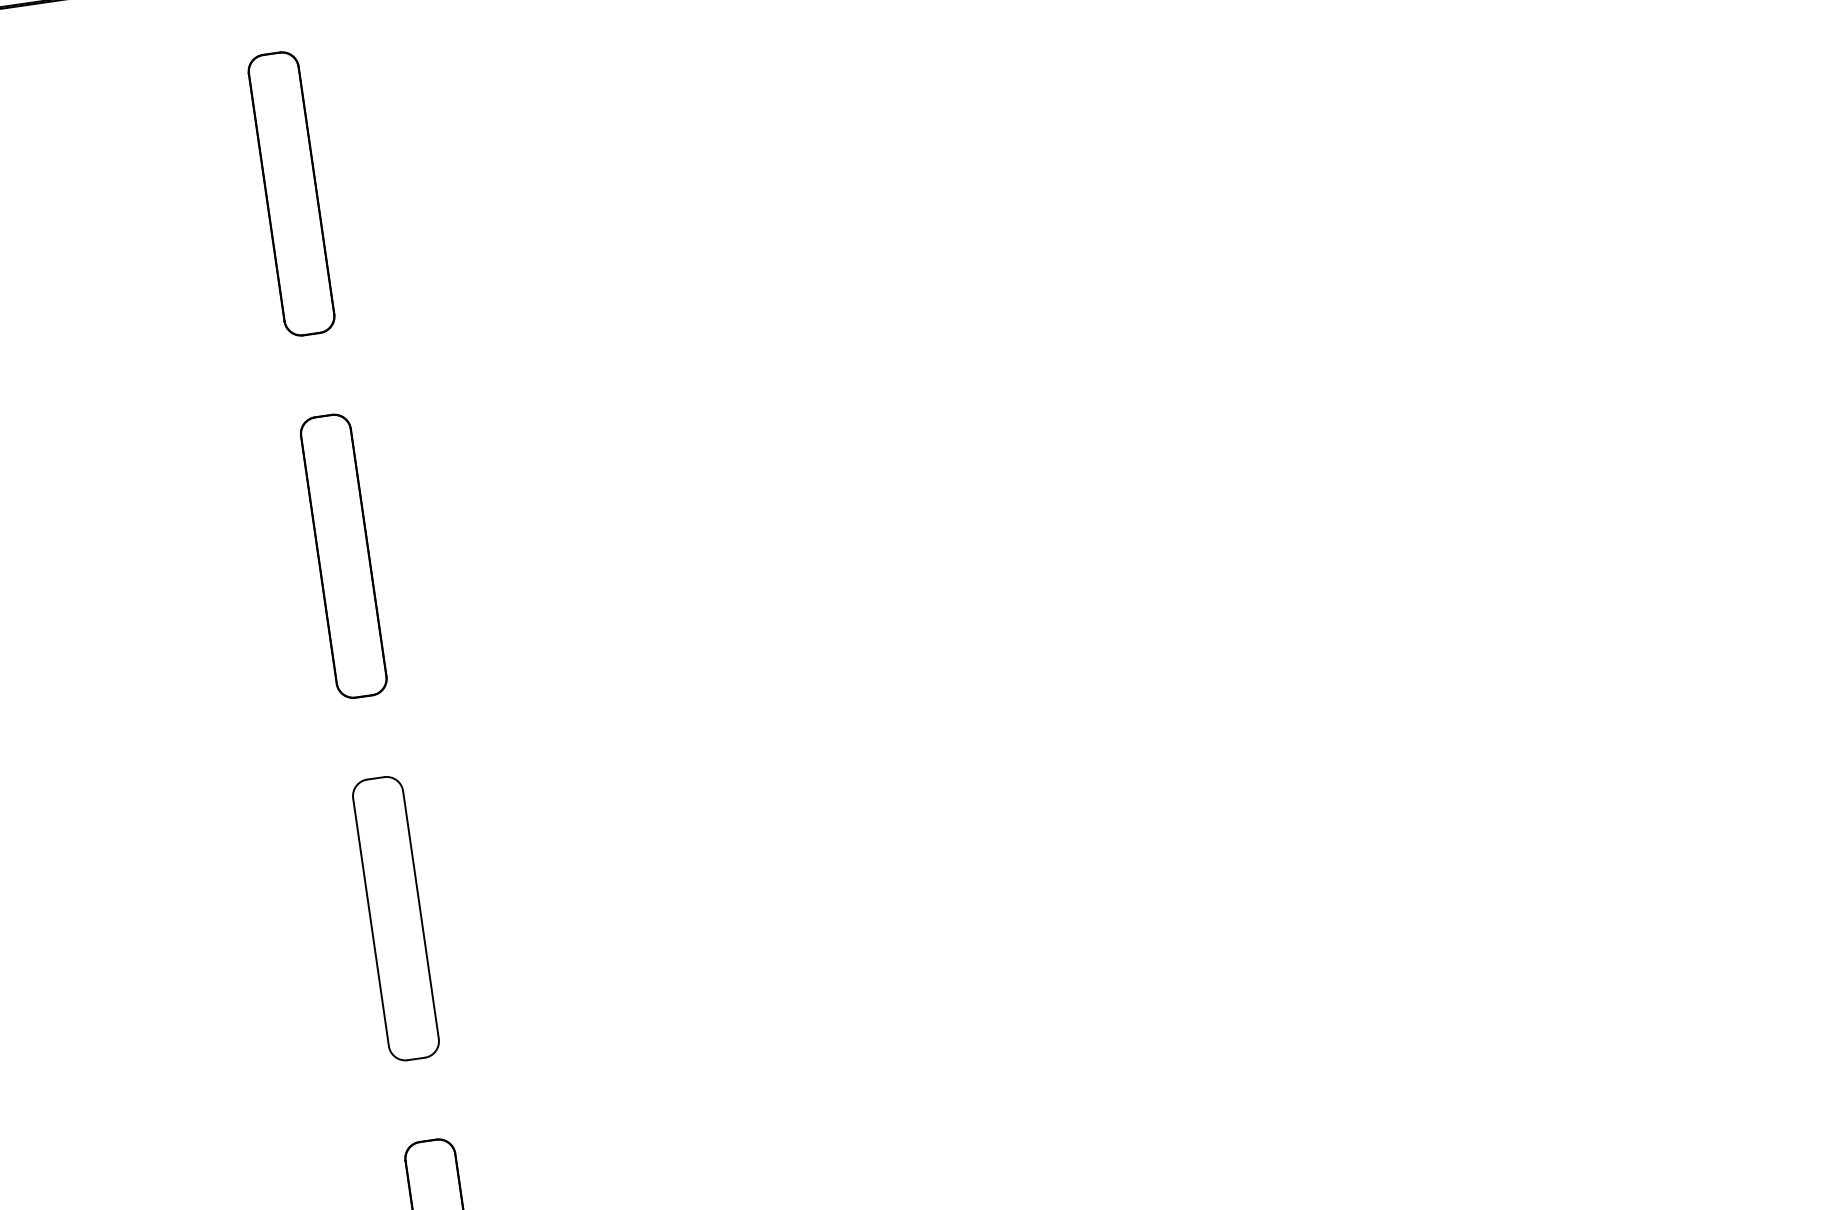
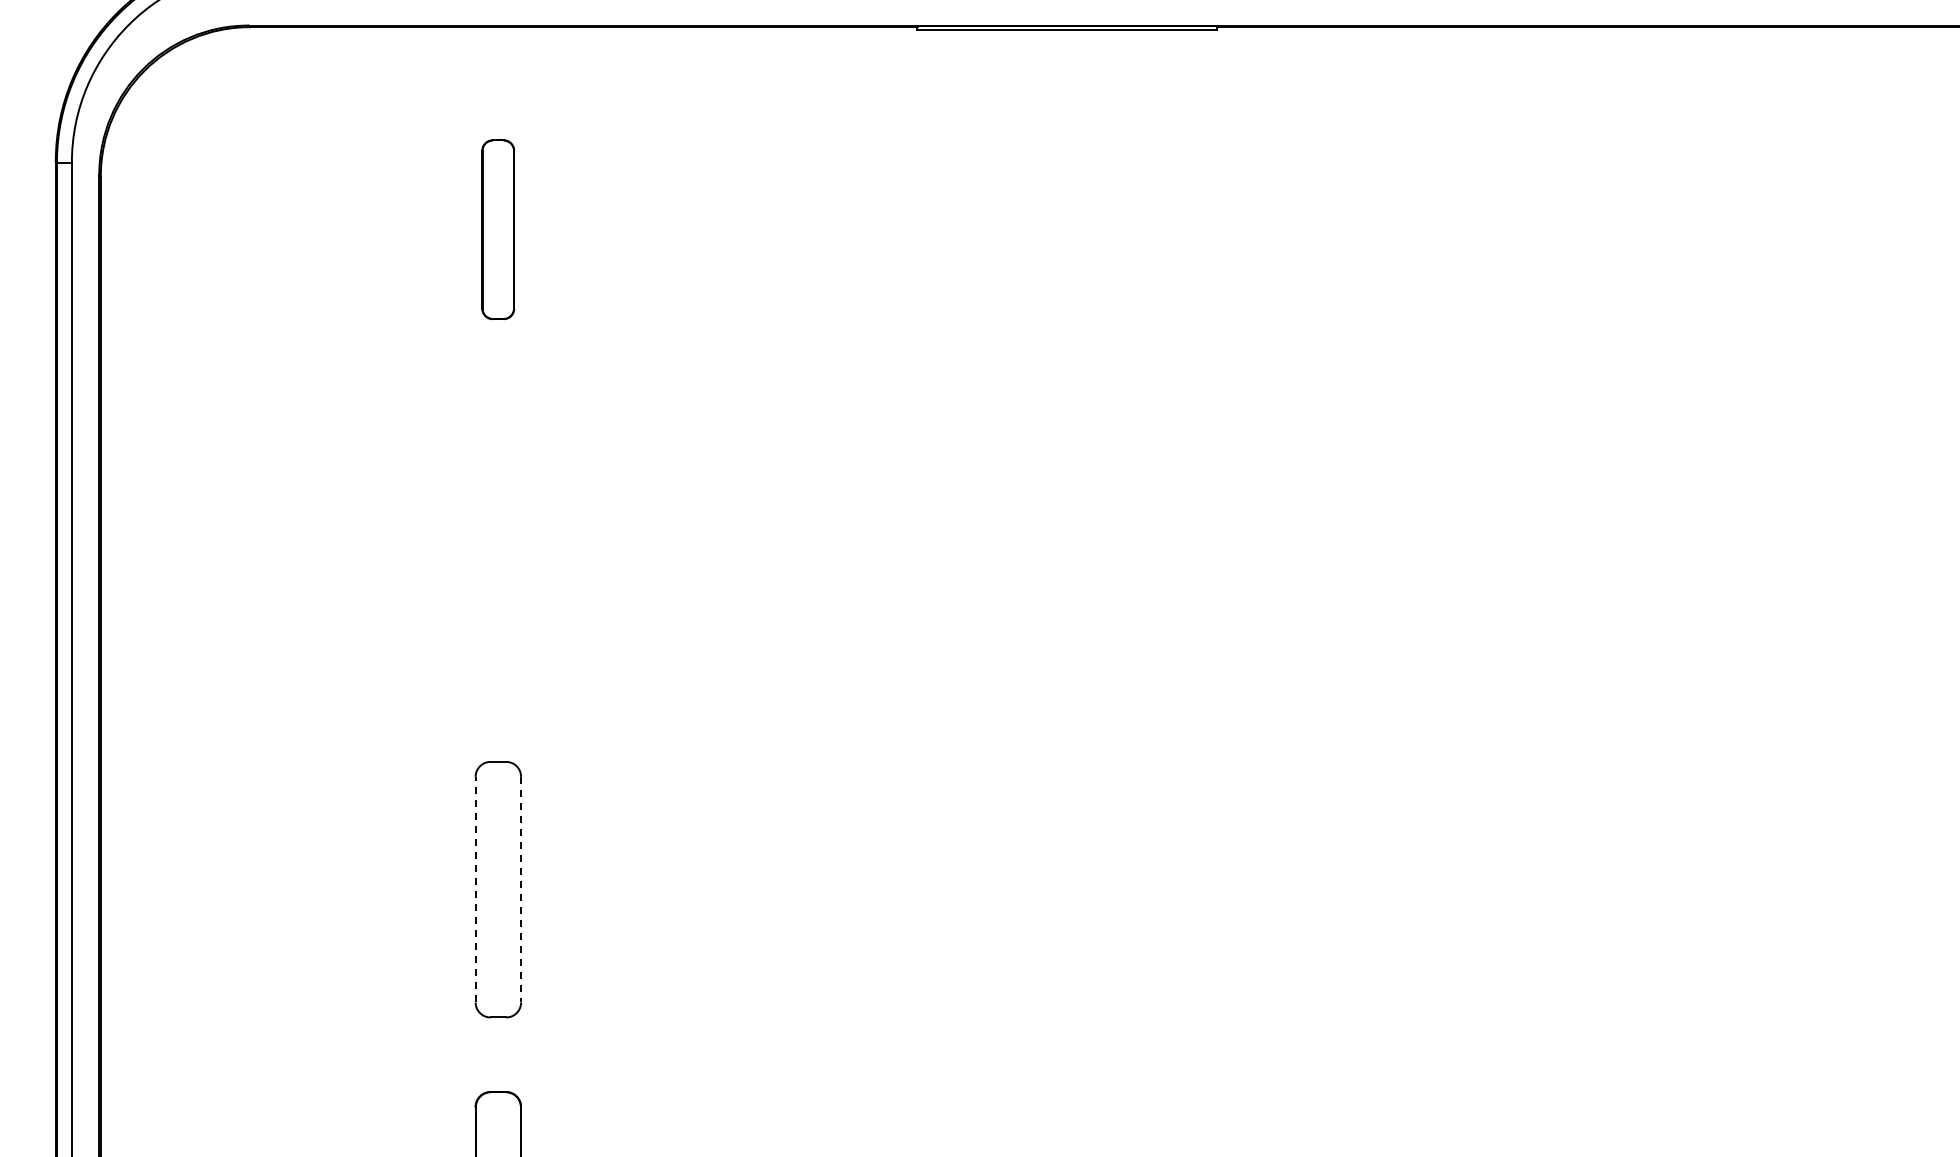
part: (290, 193) -> (497, 229), size x0.7
part: (342, 556) -> (497, 559), removed
line: (421, 914) -> (521, 889), solid -> dashed
line: (370, 922) -> (475, 889), solid -> dashed

